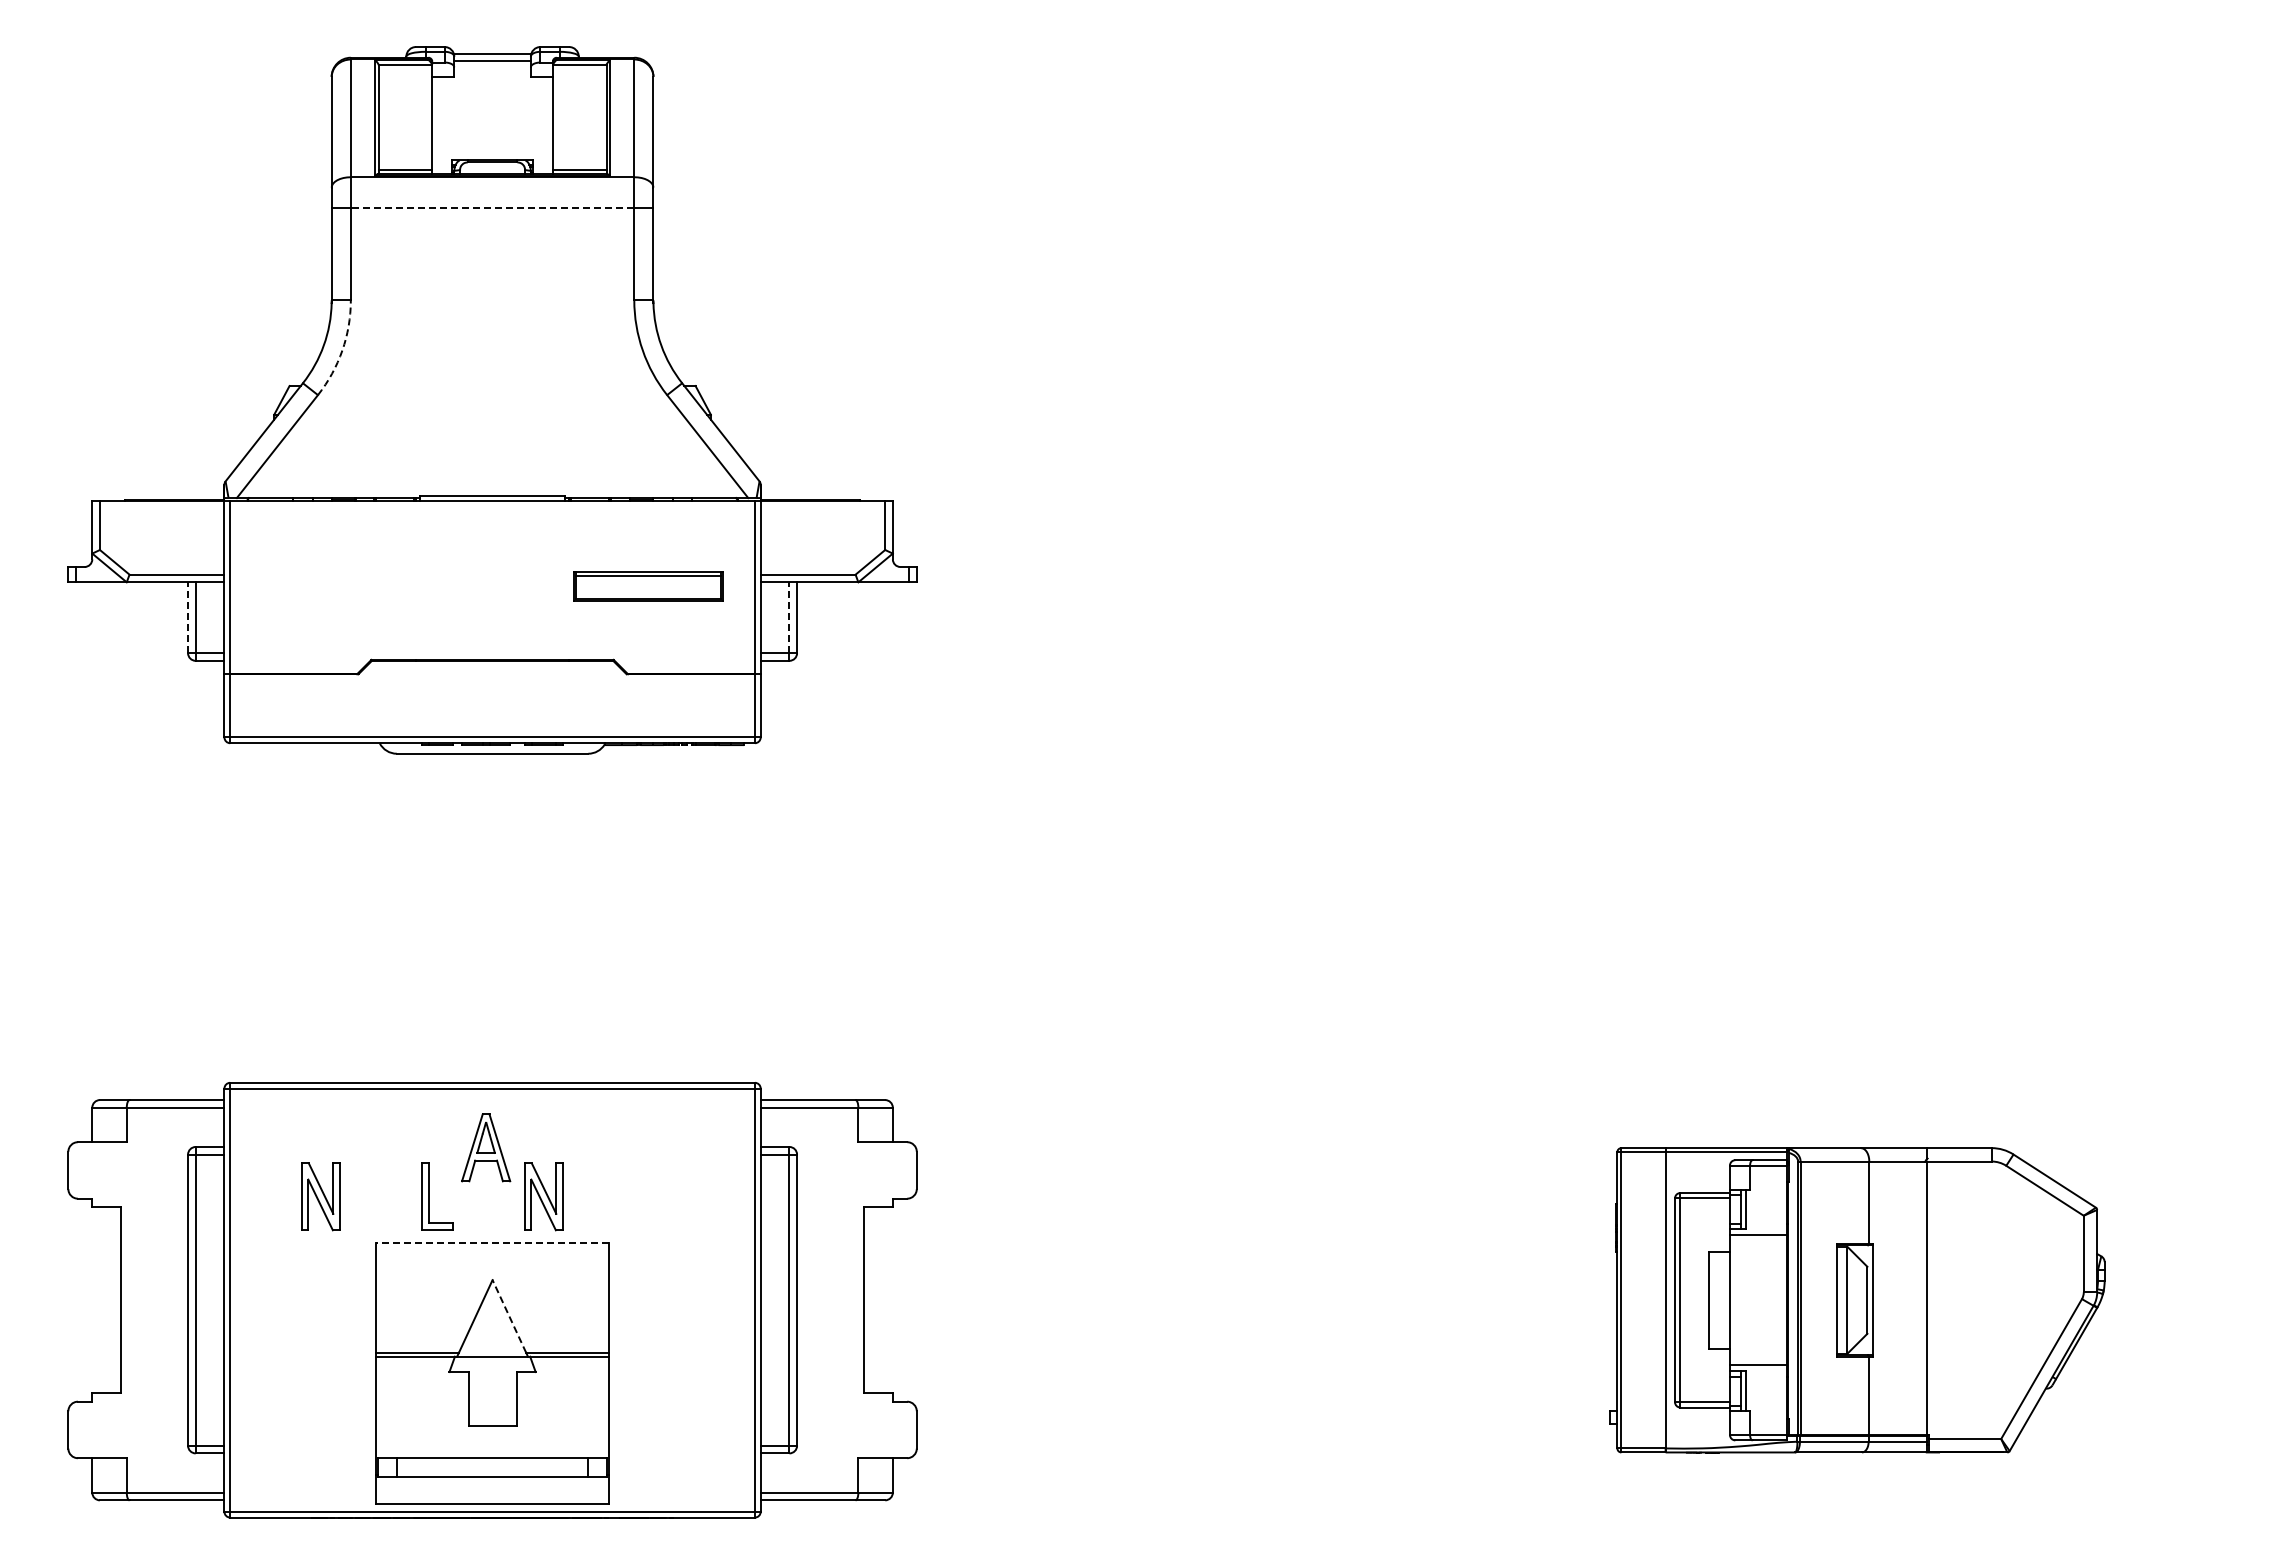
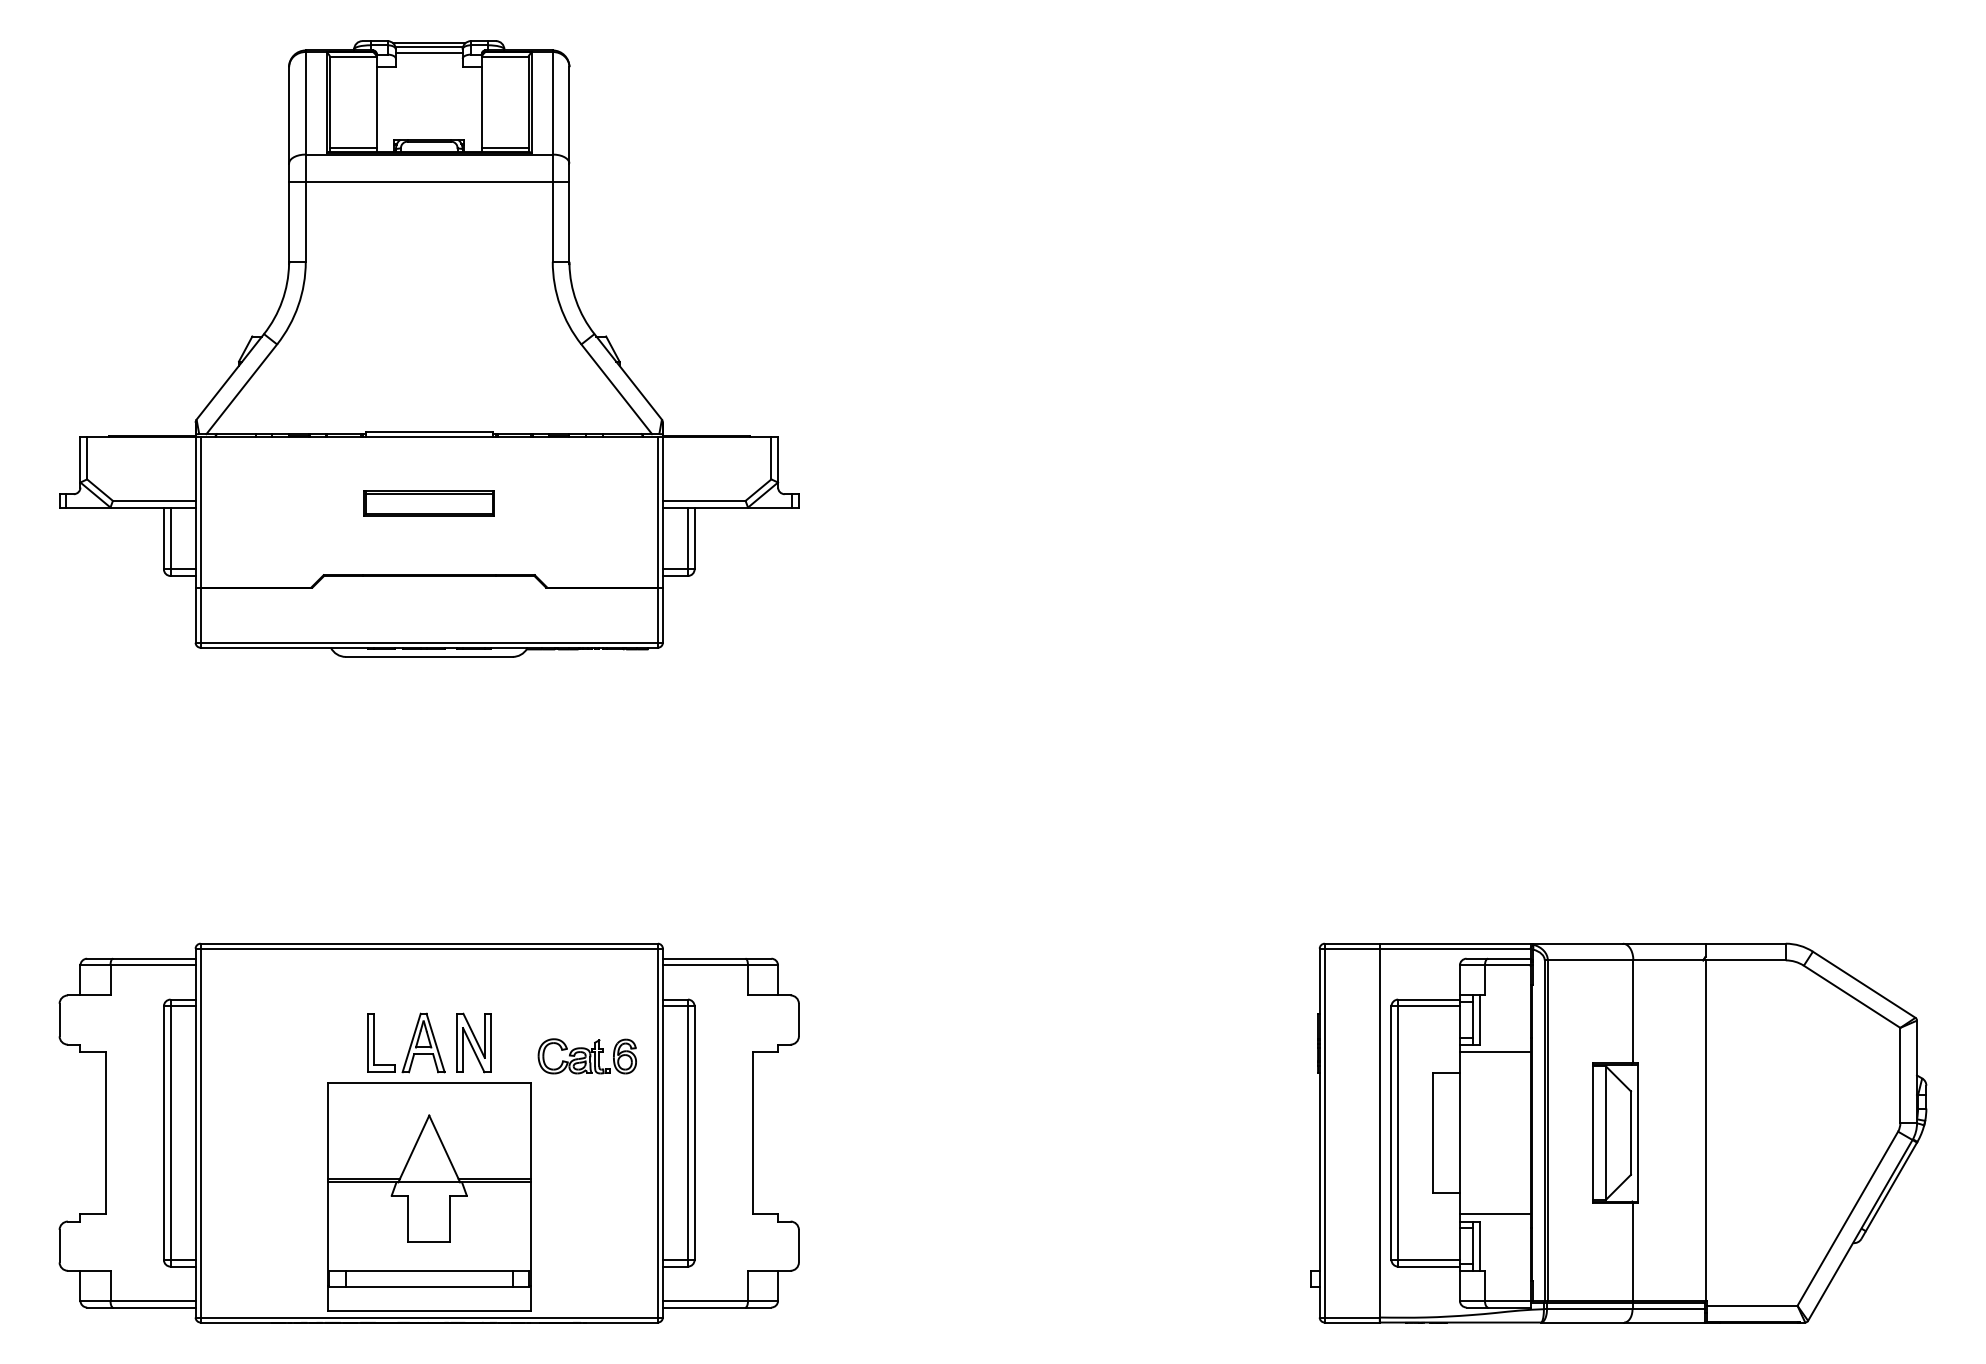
line: (492, 49) -> (429, 43), added
line: (492, 208) -> (429, 181), dashed -> solid
arc: (342, 350) -> (298, 305), dashed -> solid
part: (648, 586) -> (429, 503), moved
line: (188, 617) -> (164, 538), dashed -> solid
line: (789, 617) -> (688, 538), dashed -> solid
part: (486, 1147) -> (423, 1042), moved
part: (320, 1196) -> (279, 1042), removed
part: (673, 1211) -> (586, 1055), added
line: (492, 1242) -> (429, 1082), dashed -> solid
part: (1857, 1300) -> (1618, 1133), size x1.43
line: (509, 1316) -> (444, 1147), dashed -> solid

